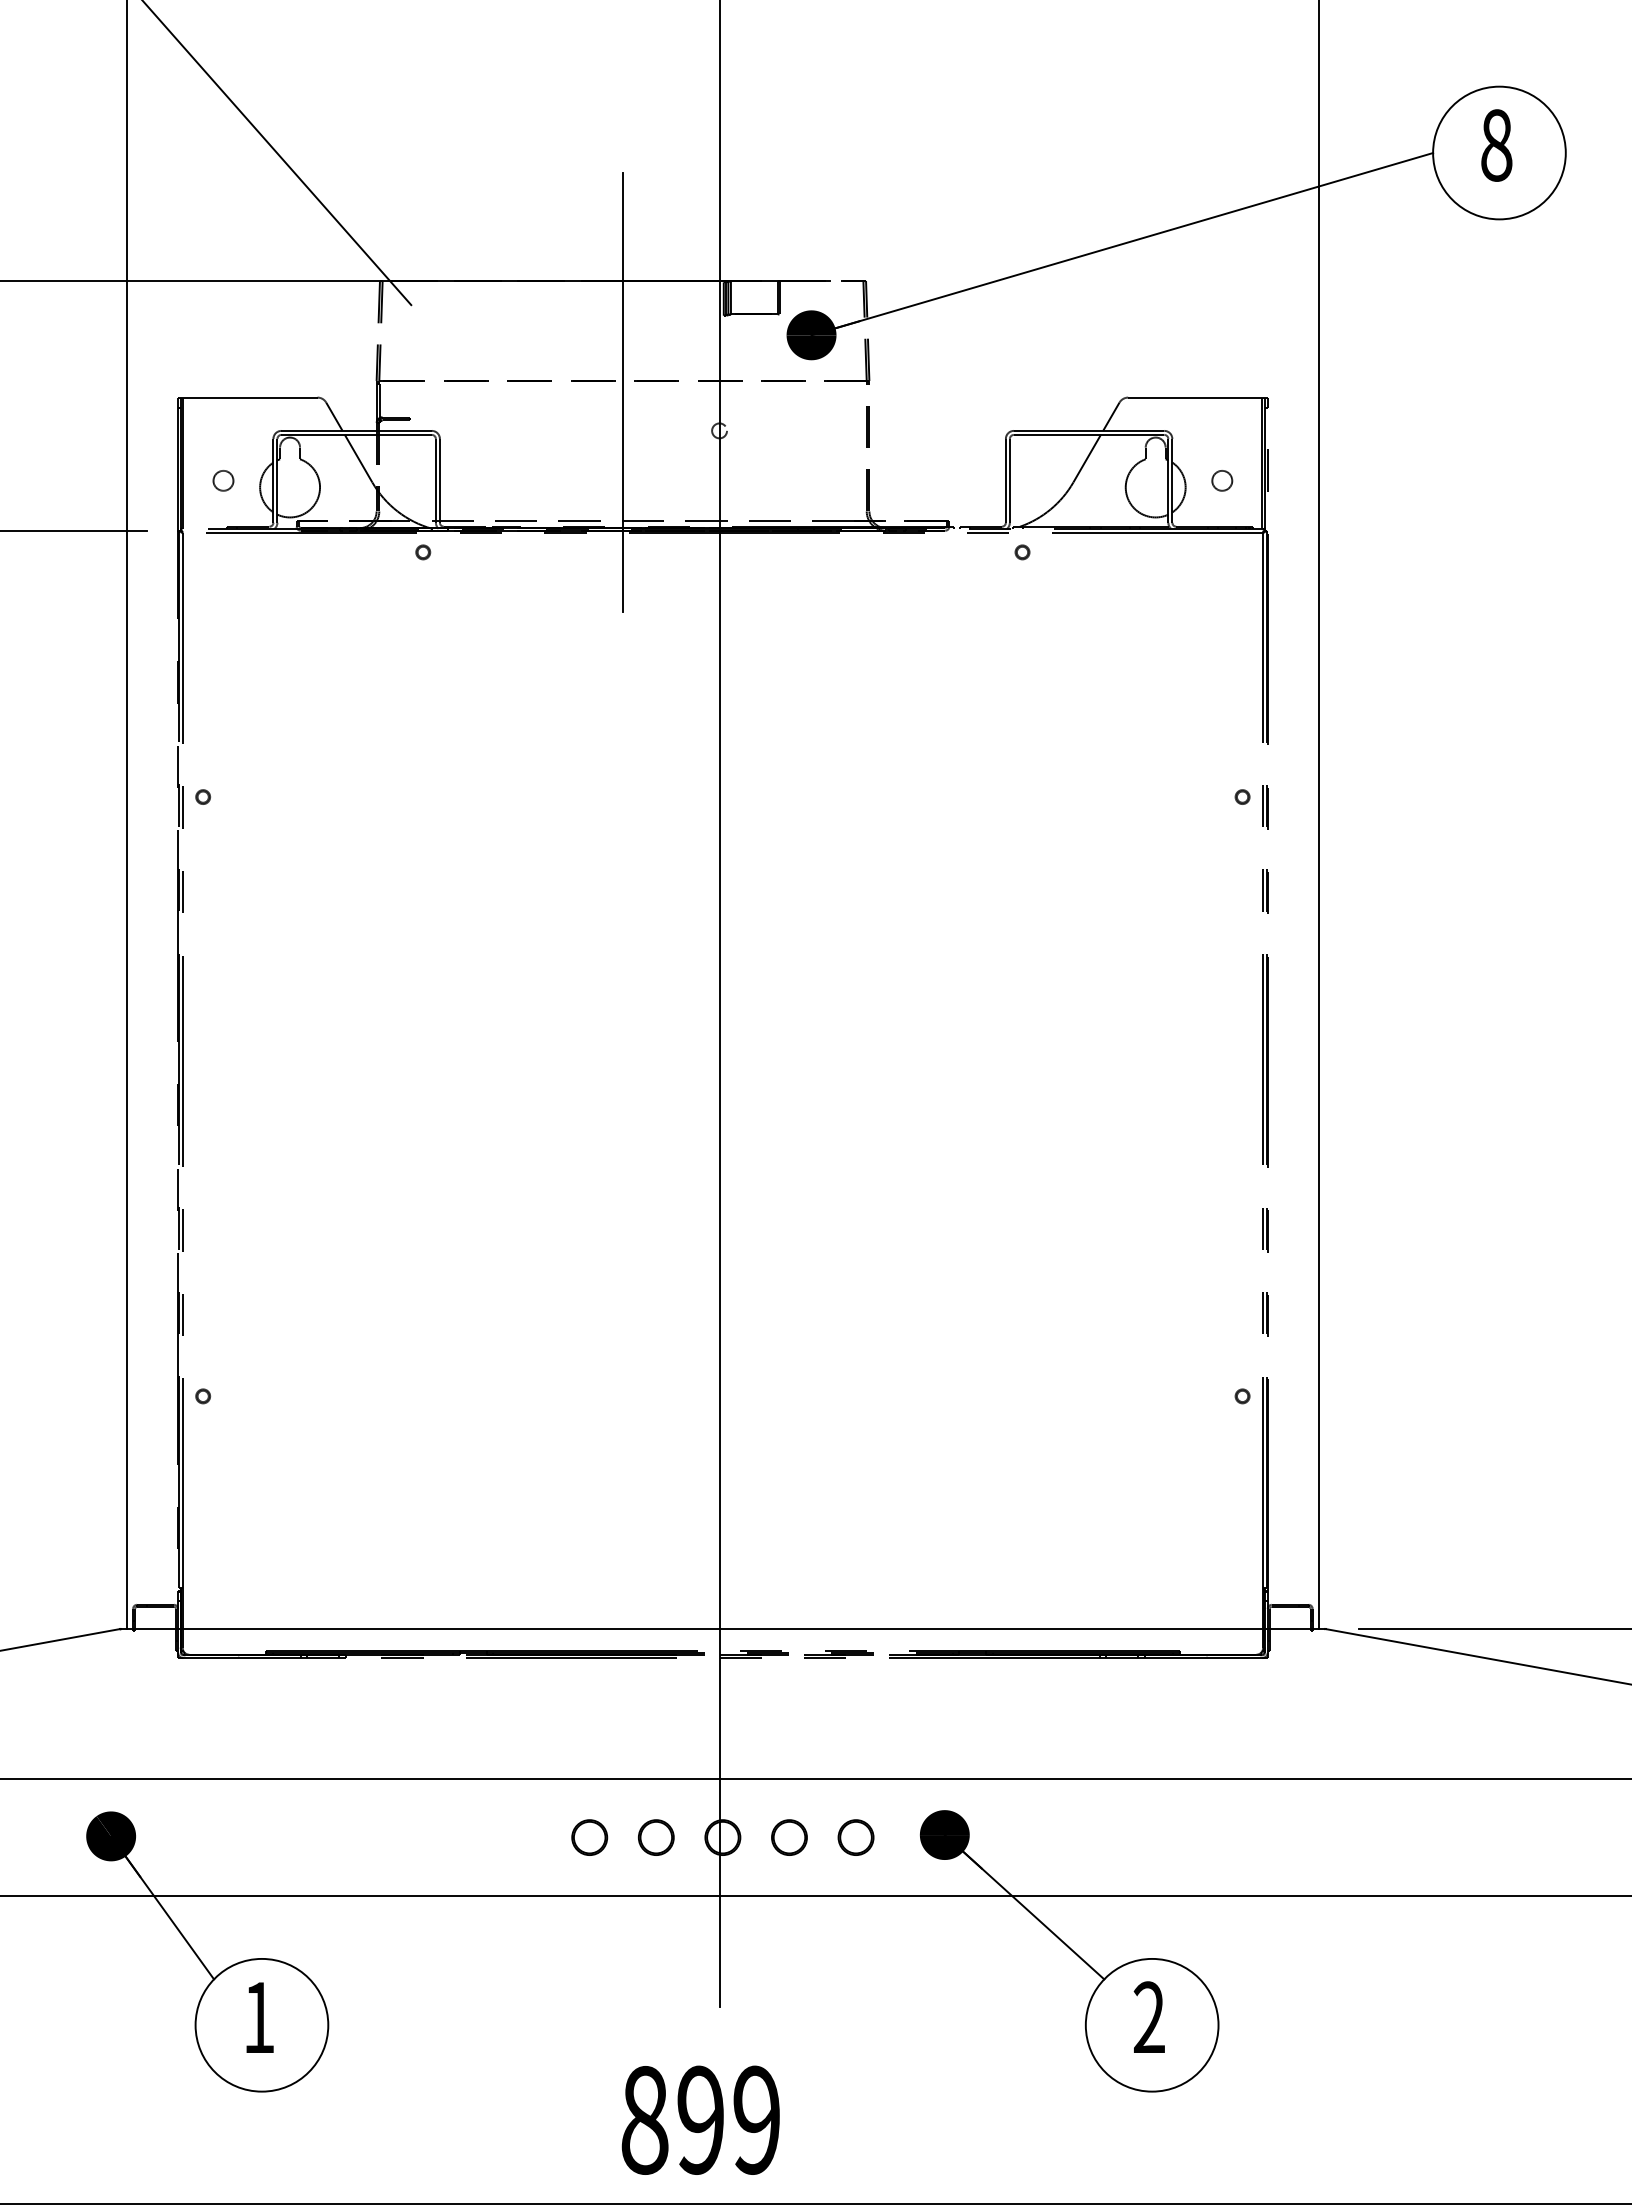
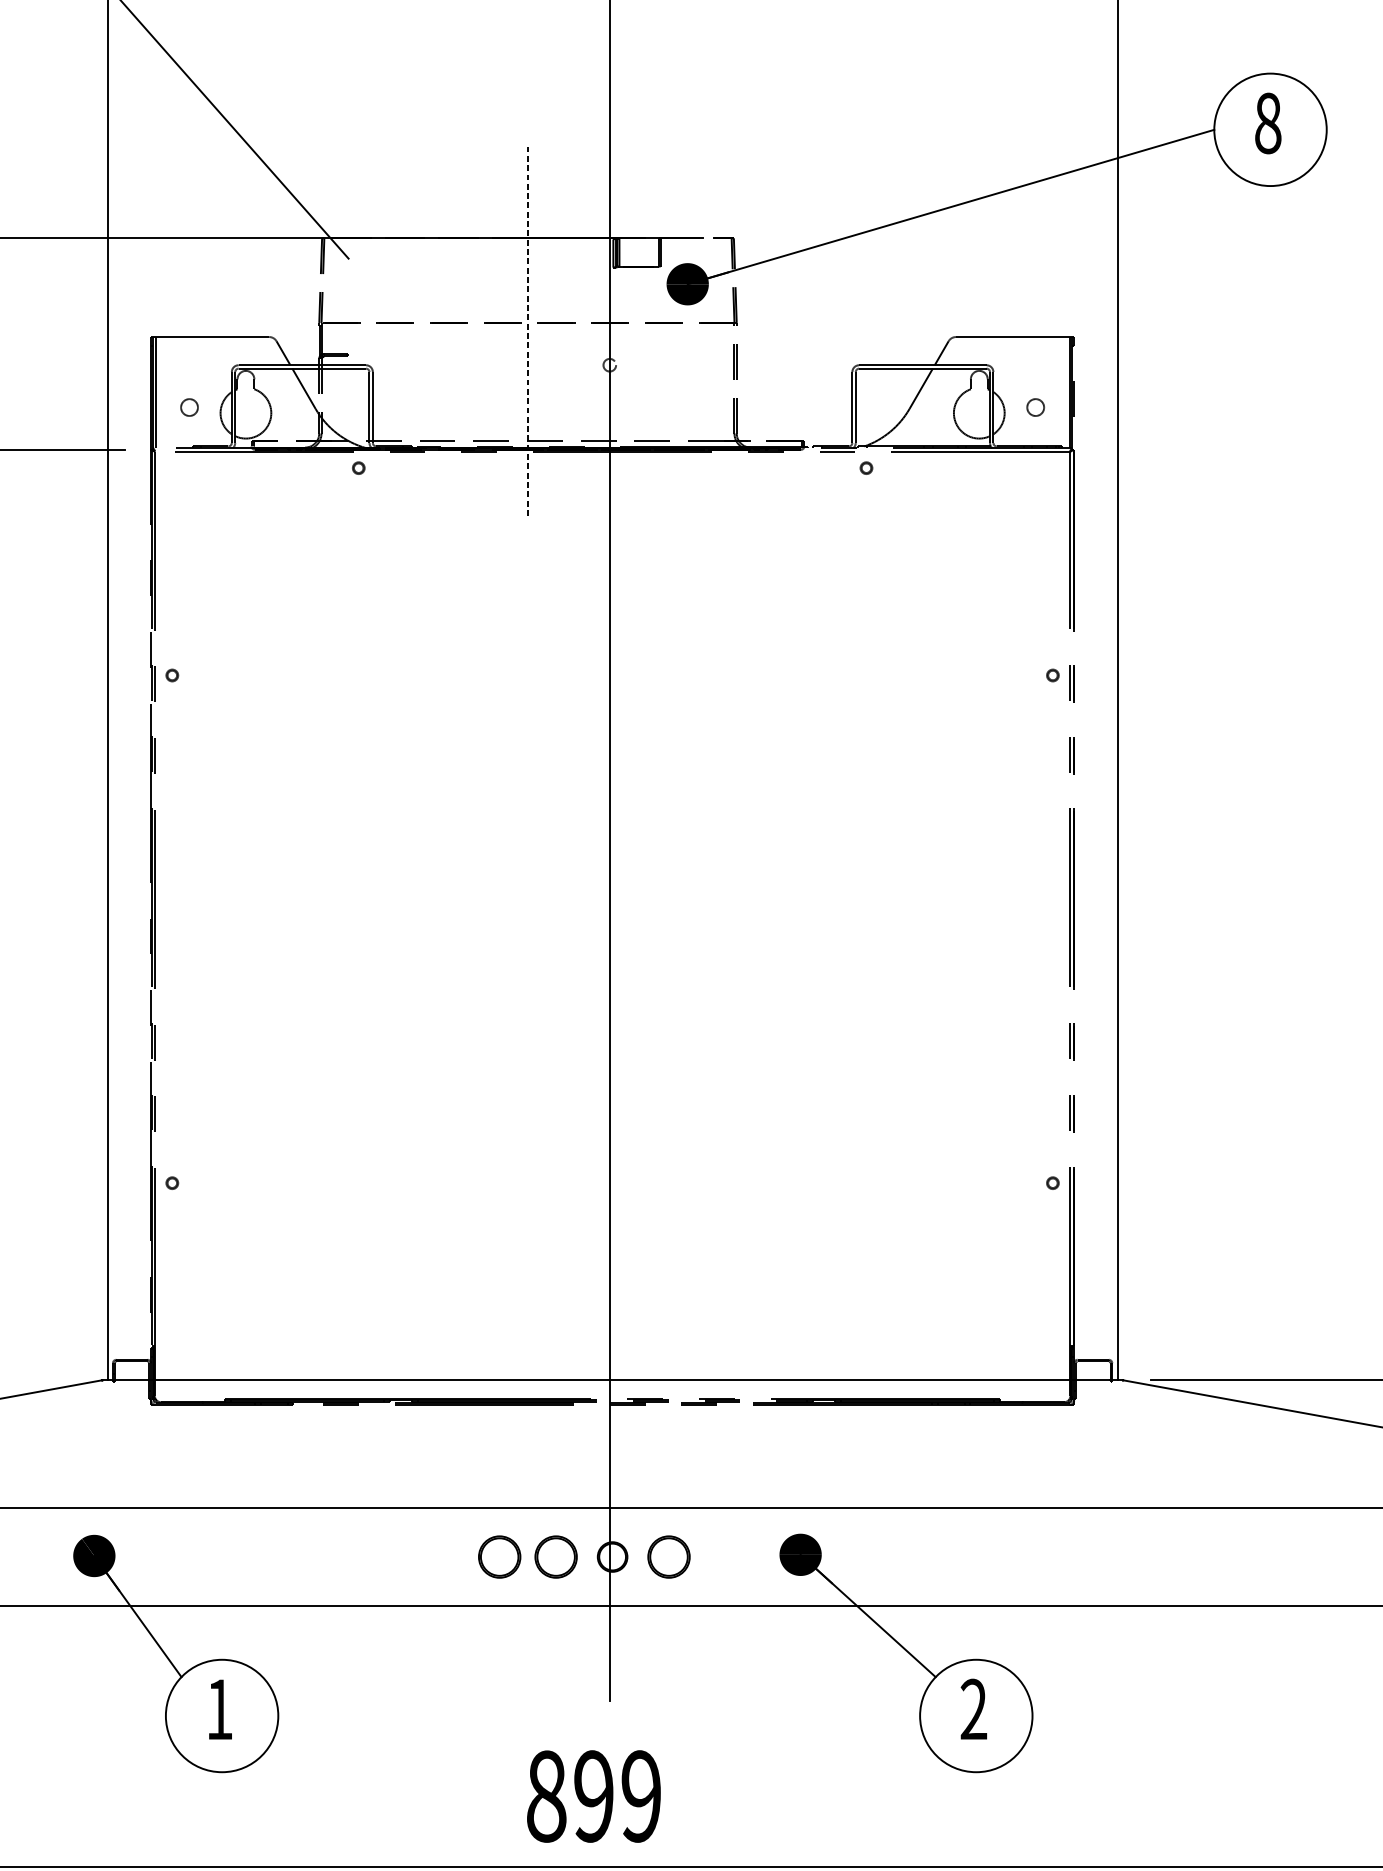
line: (623, 392) -> (528, 332), solid -> dashed
part: (589, 1837) -> (499, 1556), size x1.4
part: (656, 1837) -> (556, 1556), size x1.4
part: (789, 1837) -> (669, 1556), size x1.4
part: (855, 1837) -> (724, 1556), removed

